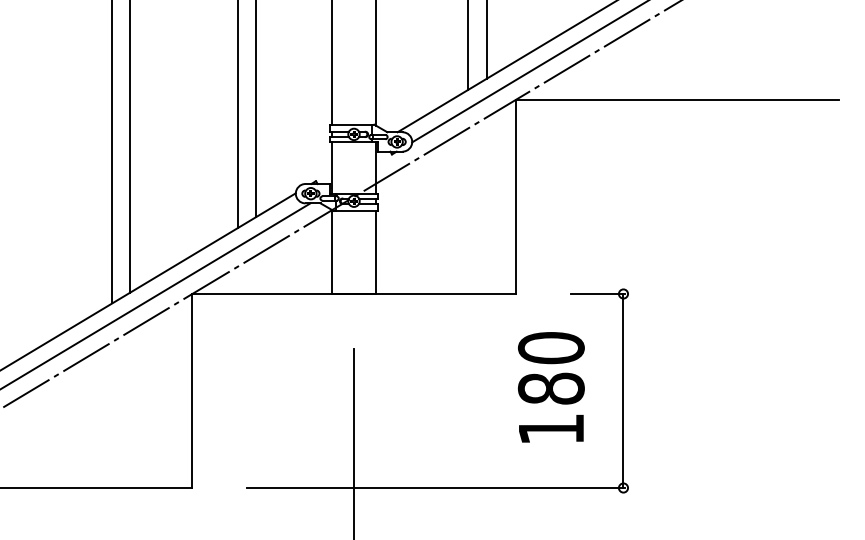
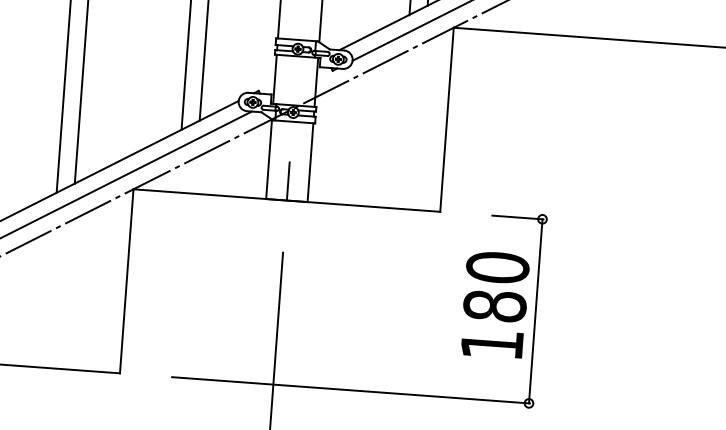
line: (354, 273) -> (288, 181), added
text: (551, 387) -> (495, 305), moved

